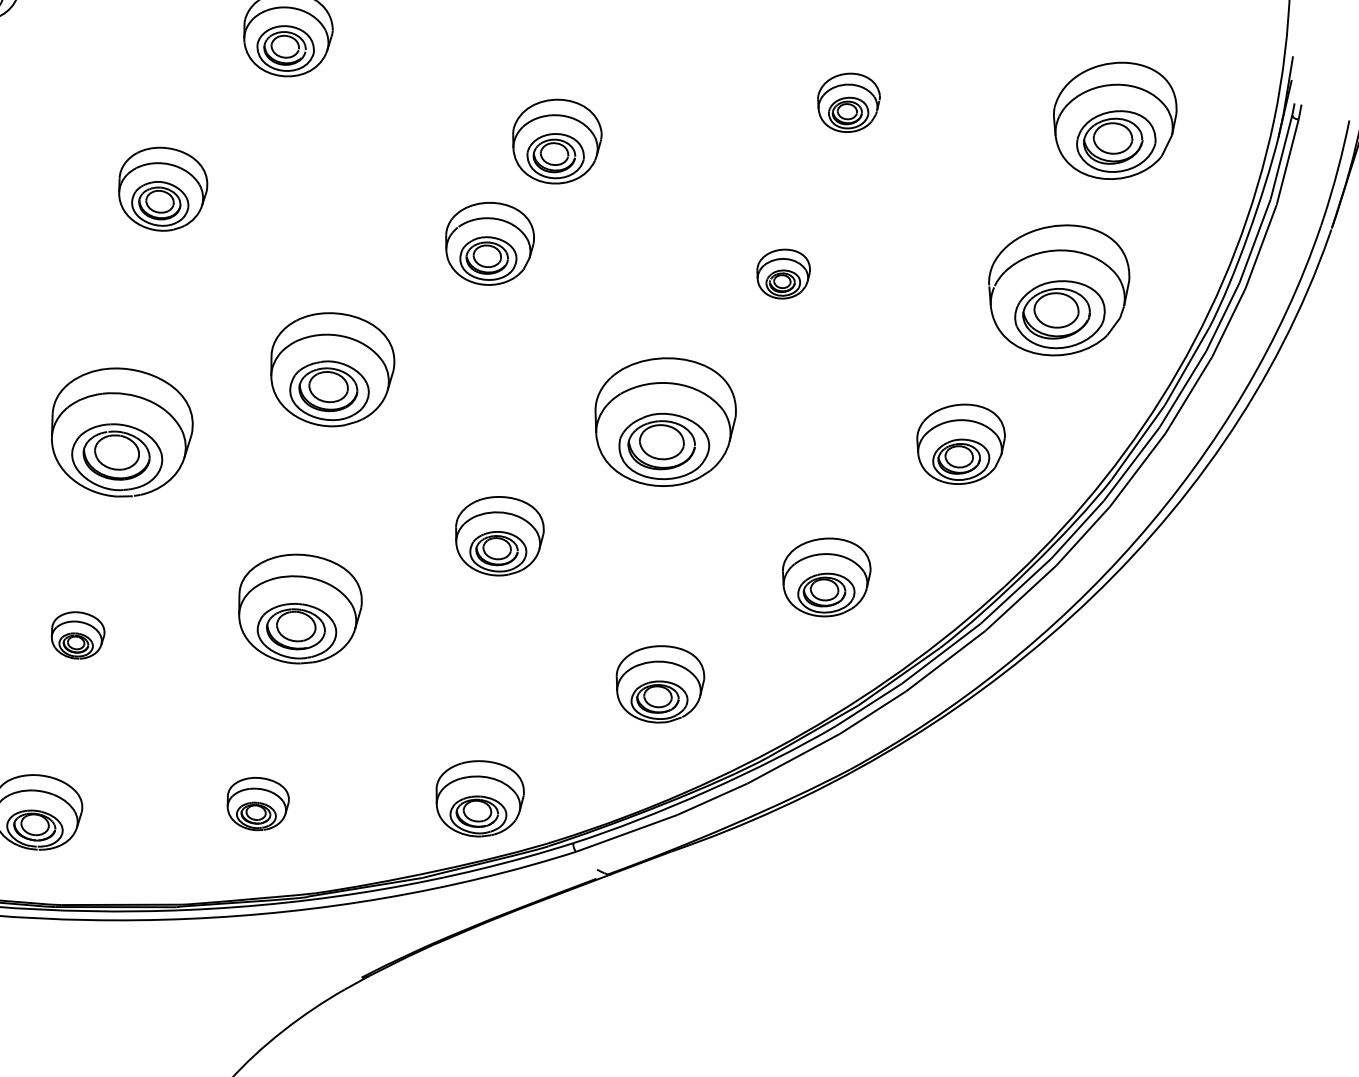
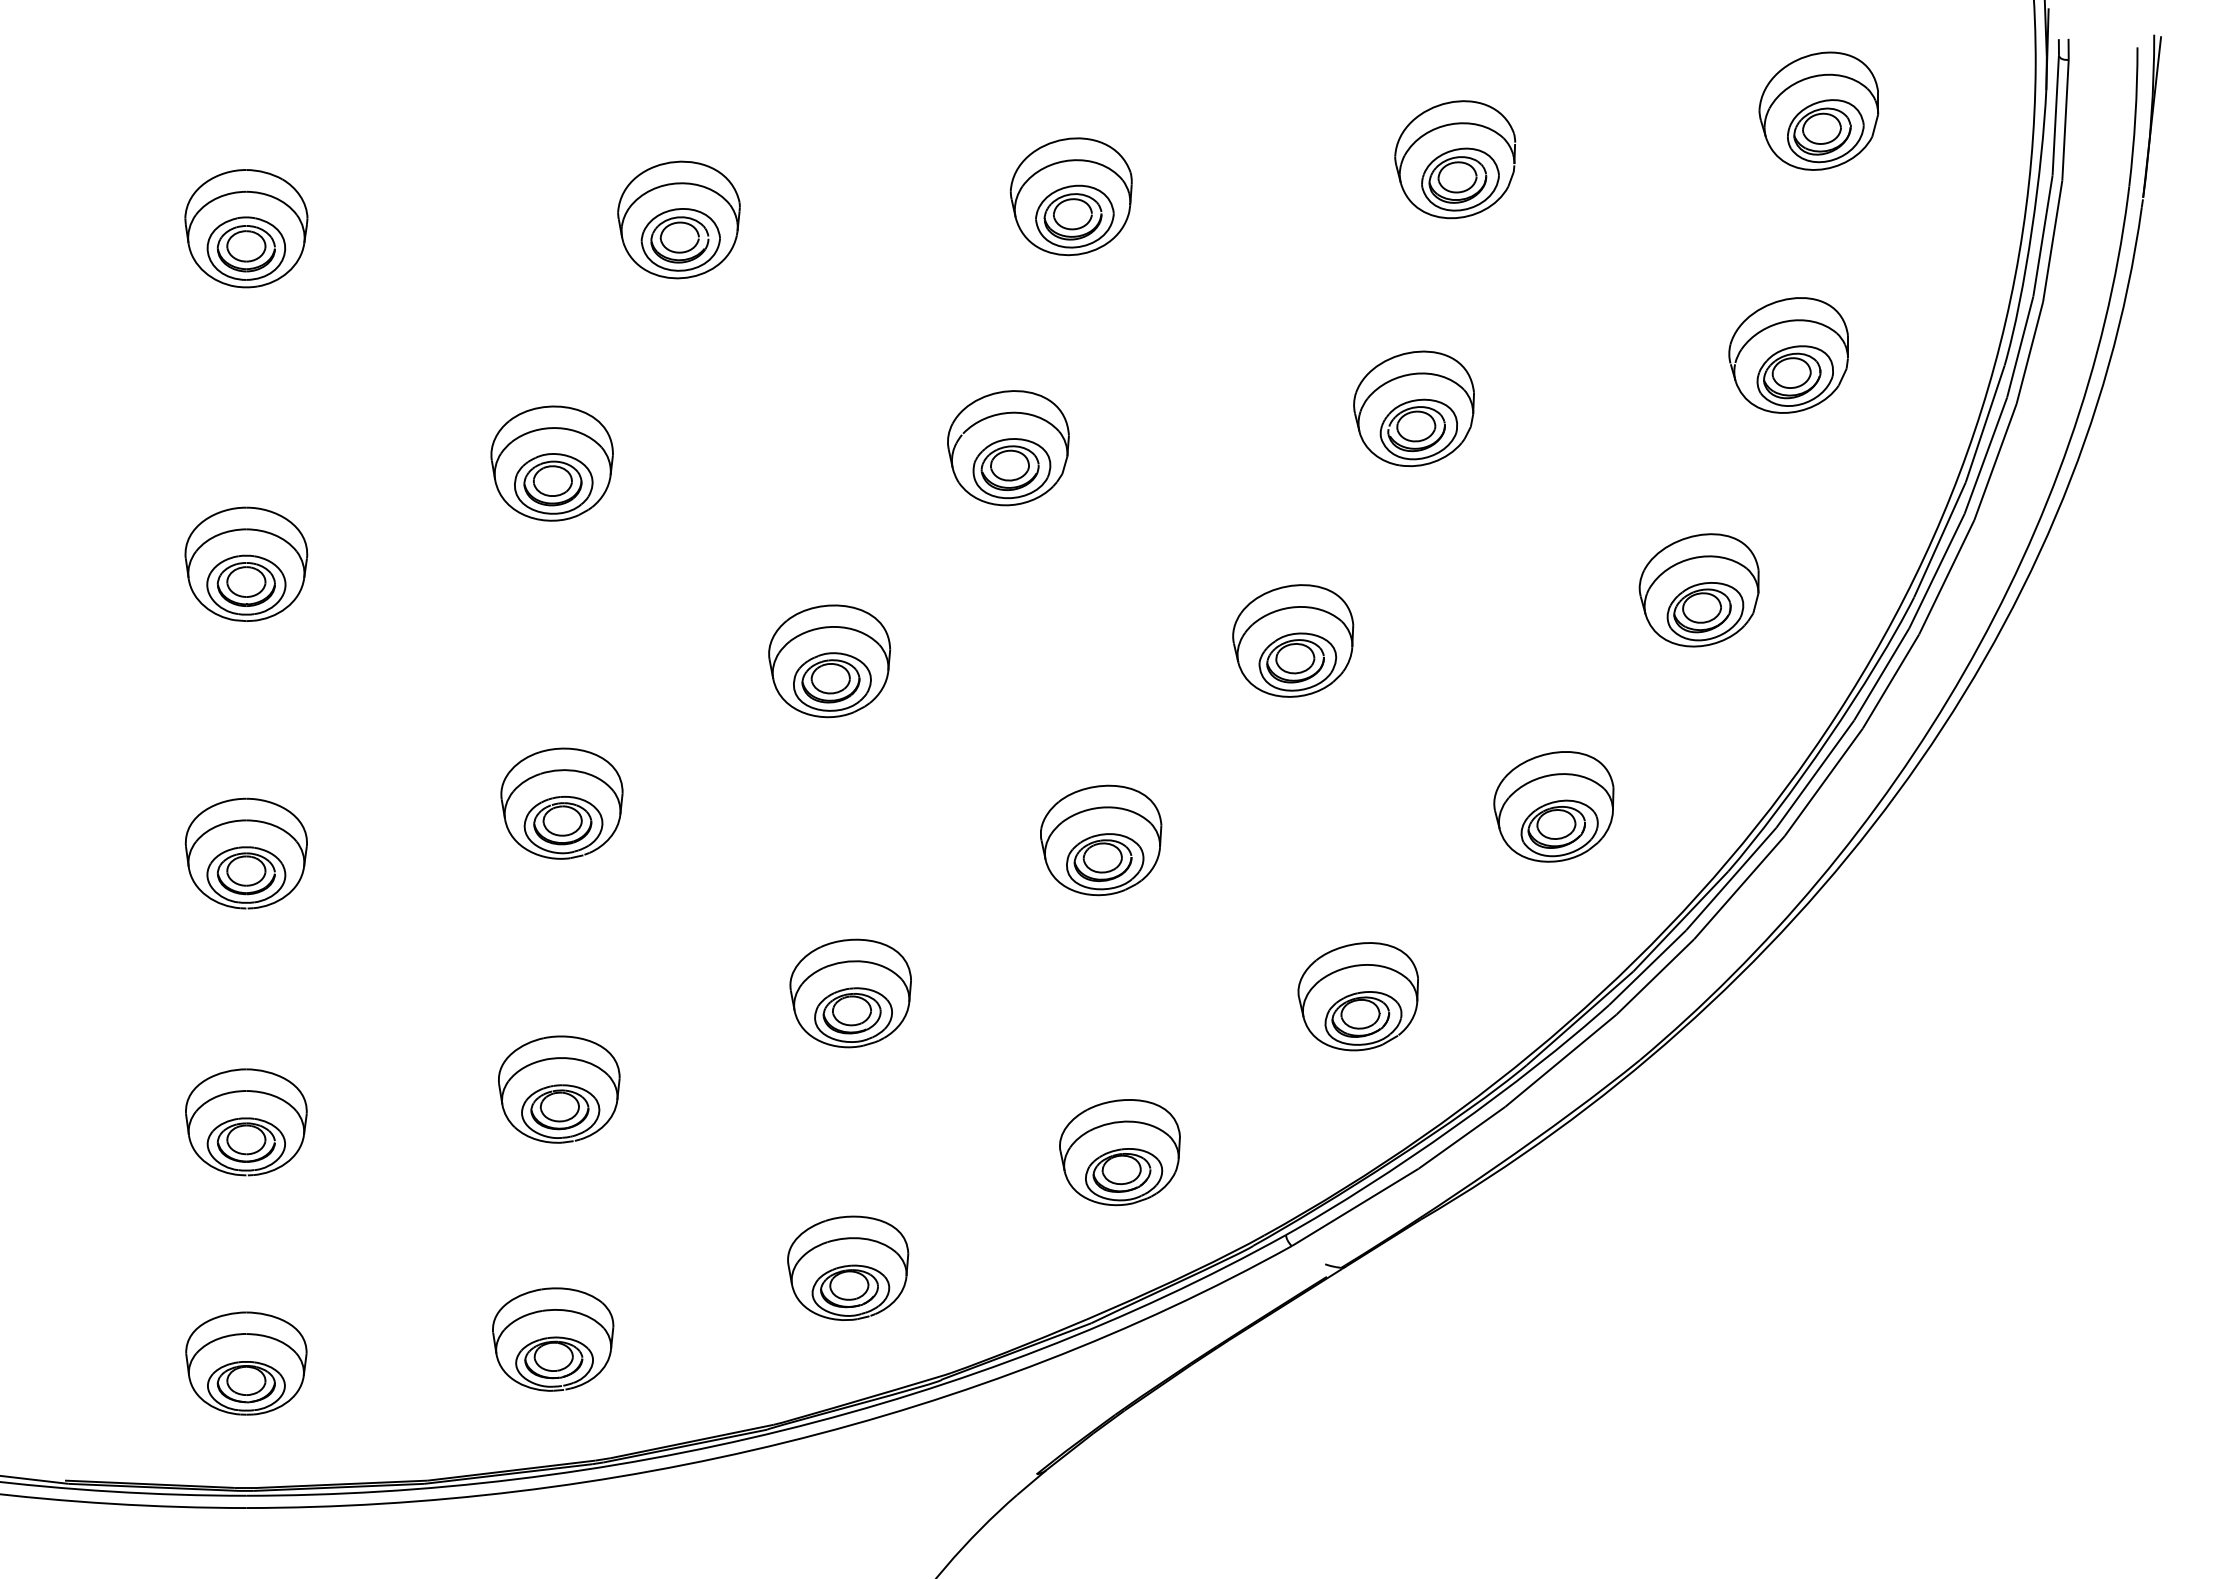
part: (848, 102) -> (1455, 159), size x1.43
part: (1113, 119) -> (1818, 110), size x0.71
part: (555, 141) -> (1070, 196), moved
part: (782, 273) -> (1413, 408), size x1.67
part: (1056, 289) -> (1788, 355), size x0.62
part: (330, 369) -> (829, 661), size x0.71
part: (664, 421) -> (1293, 640), size x0.62
part: (119, 432) -> (561, 803), size x0.62
part: (298, 608) -> (850, 993), size x0.71
part: (77, 635) -> (559, 1089), size x1.67
part: (478, 798) -> (1119, 1152), moved
part: (257, 803) -> (848, 1267), size x1.43

